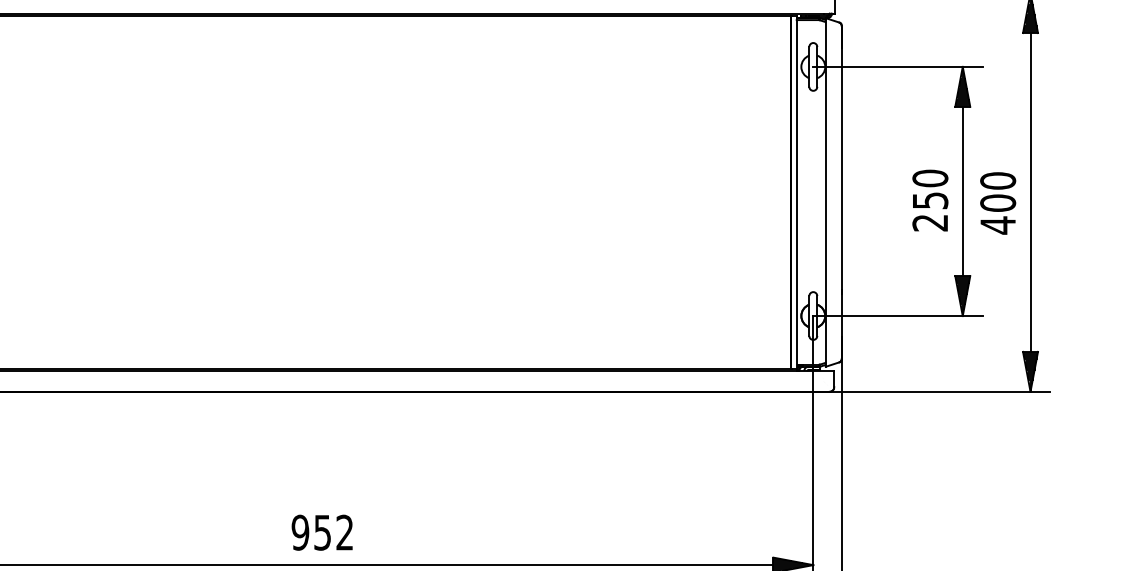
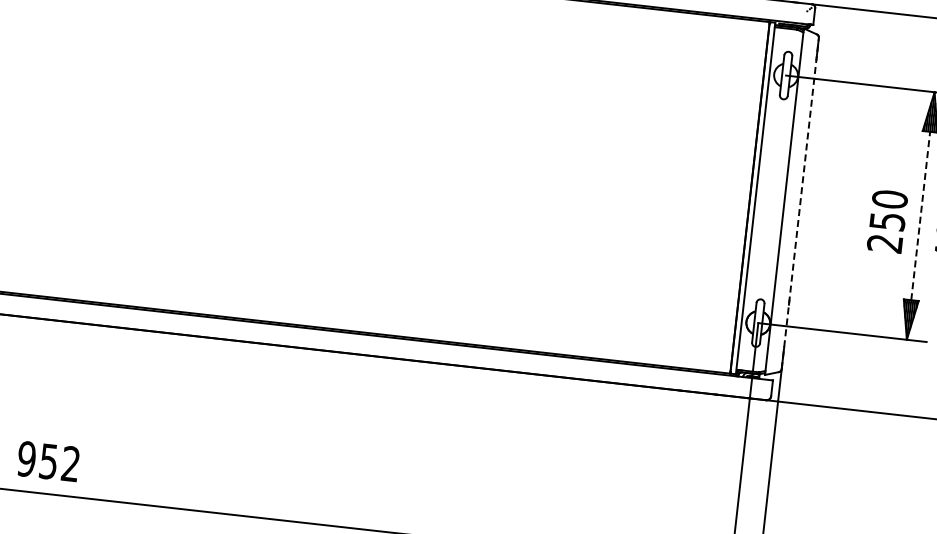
line: (962, 191) -> (920, 216), solid -> dashed
line: (841, 192) -> (800, 203), solid -> dashed
text: (321, 532) -> (47, 461), moved

